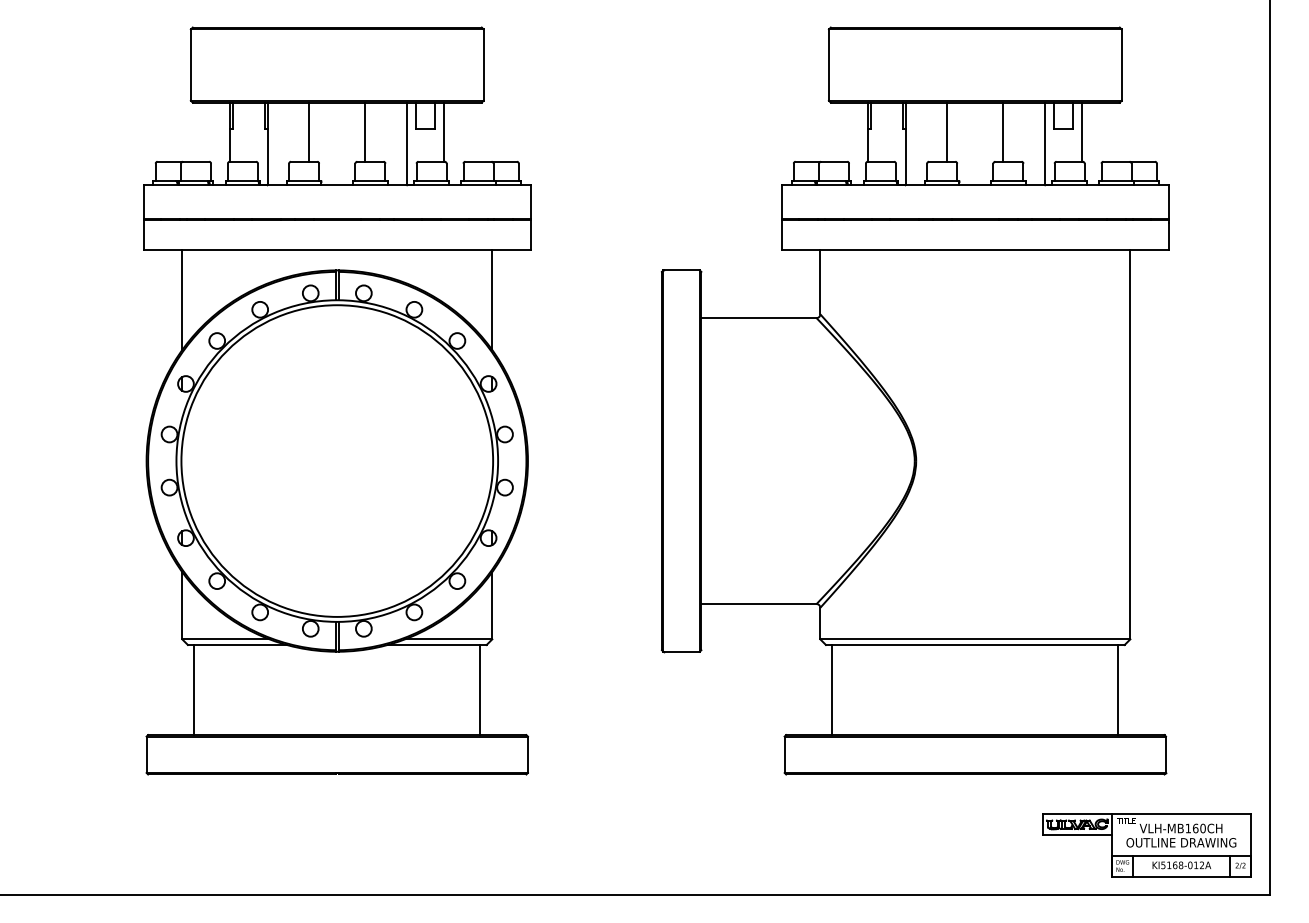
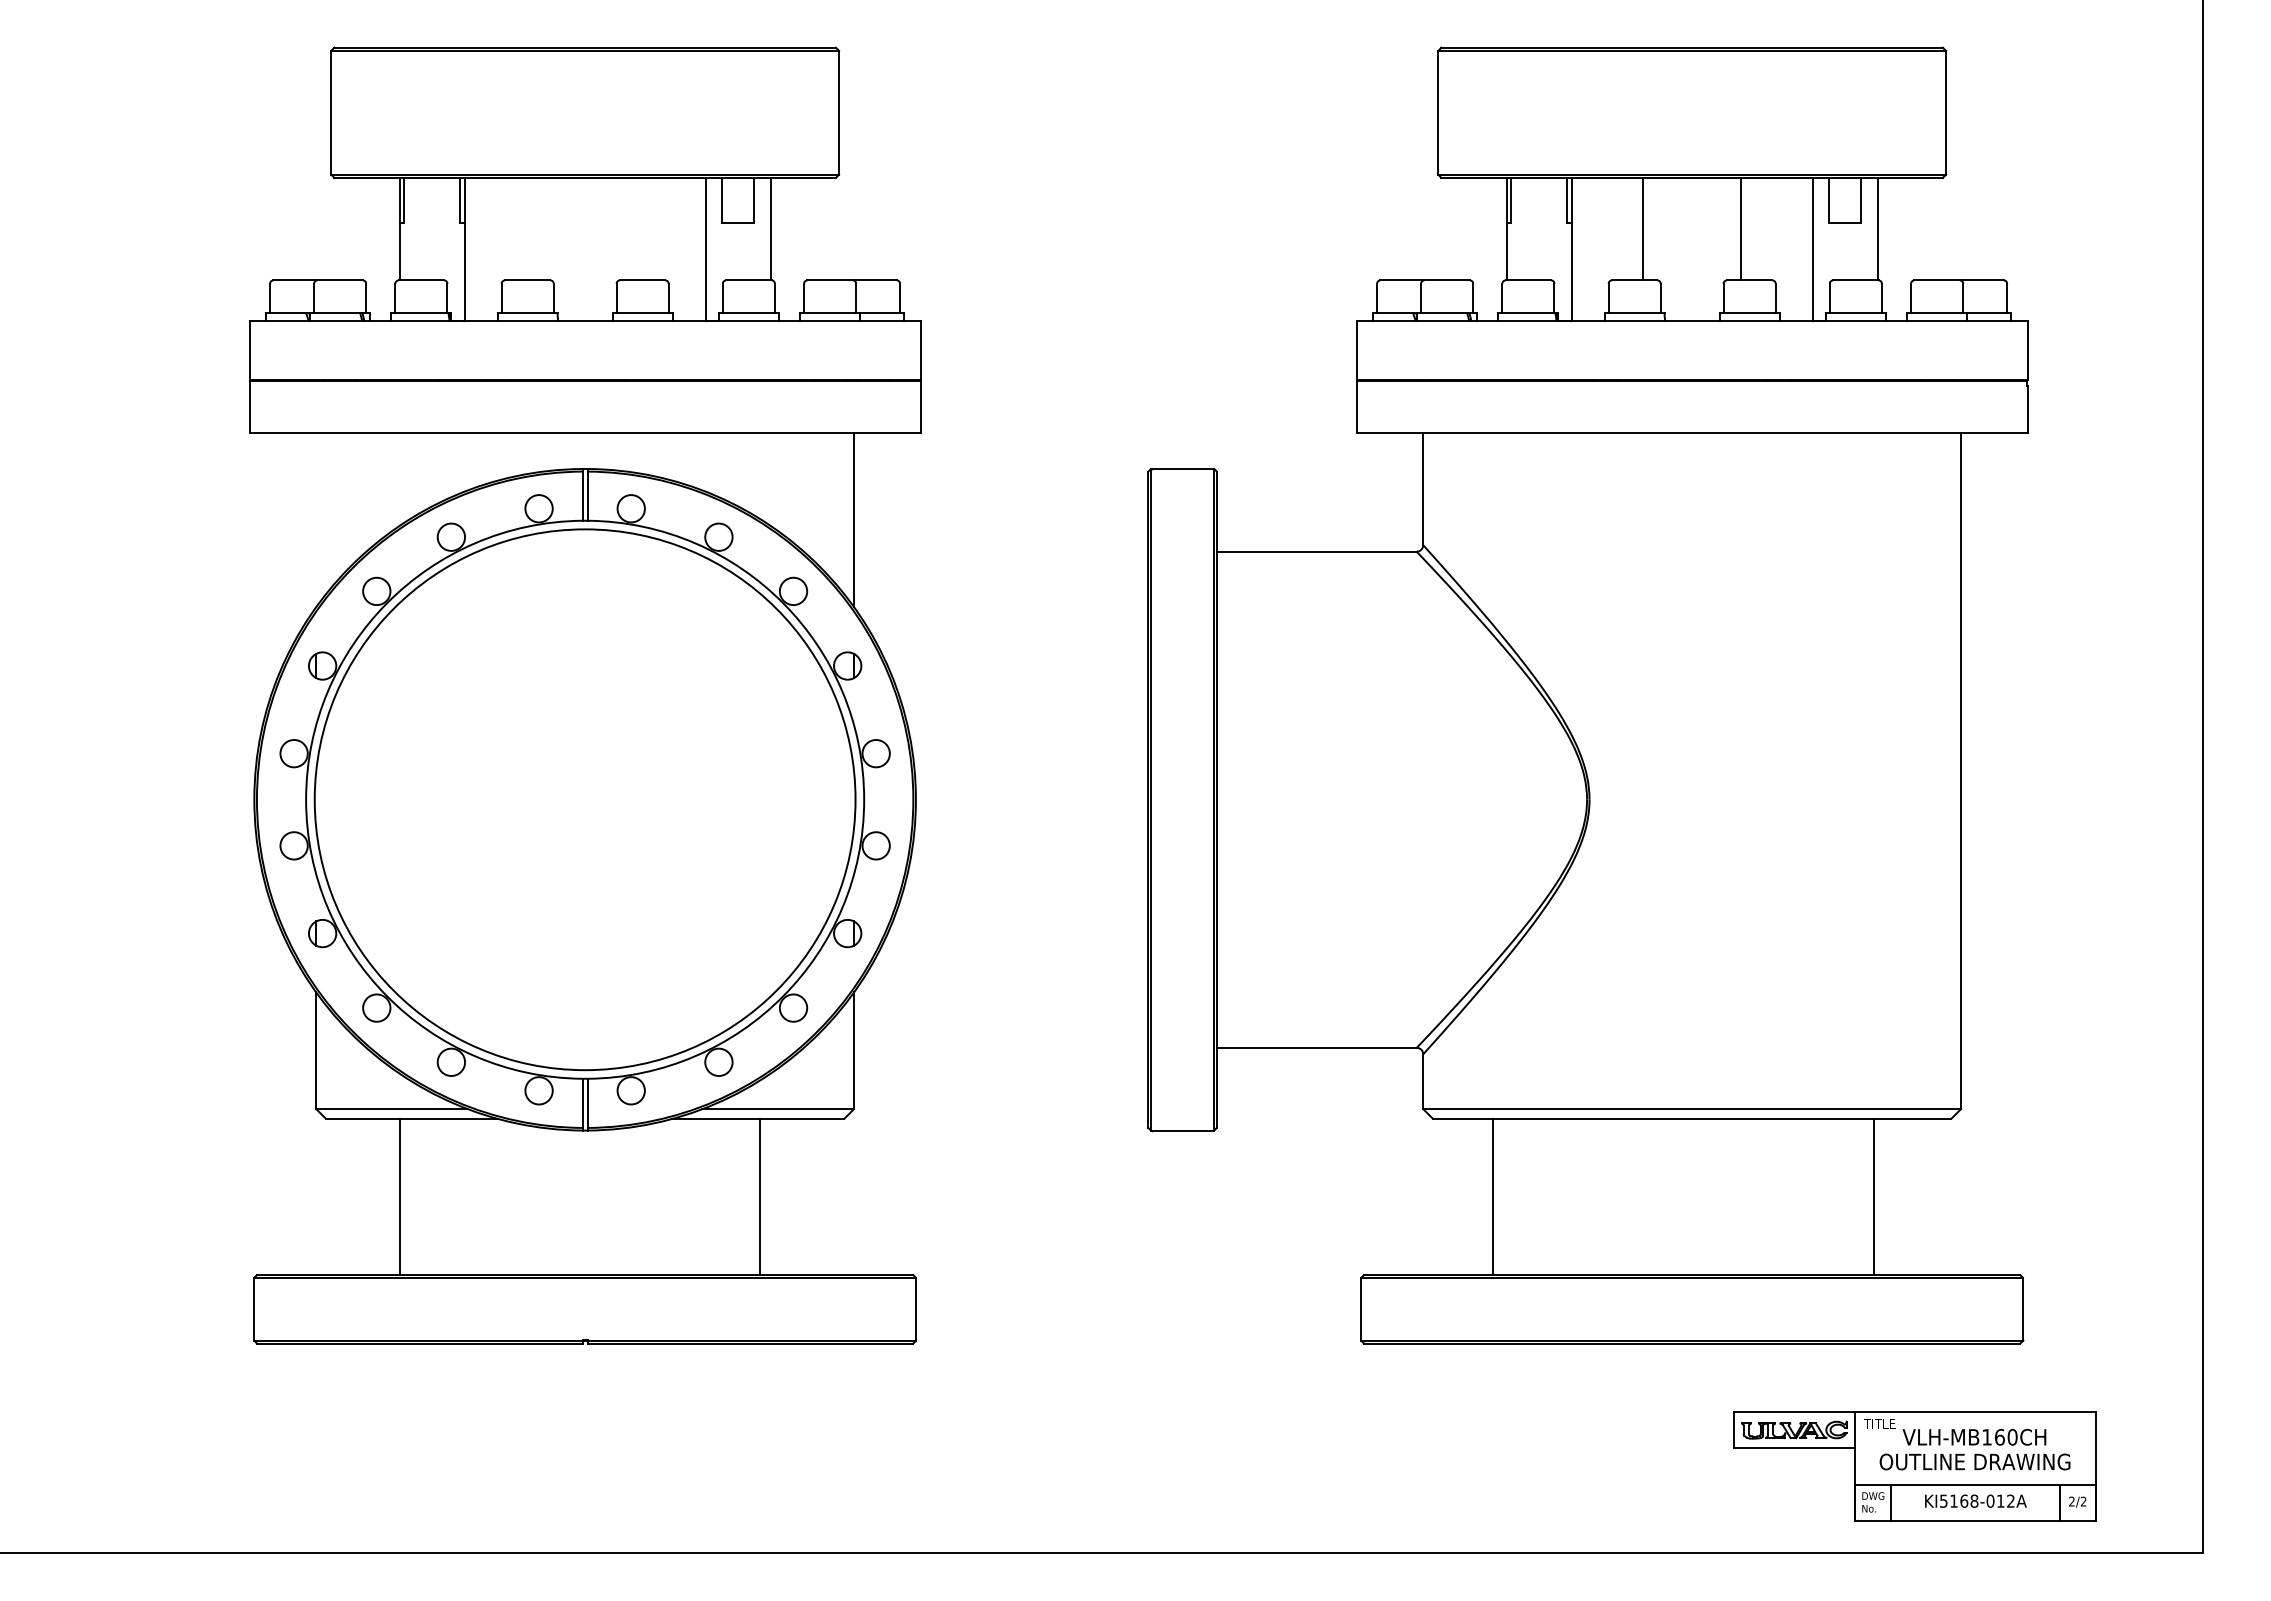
line: (309, 131) -> (536, 227), removed
line: (365, 131) -> (634, 227), removed
line: (182, 299) -> (316, 519), removed
line: (194, 689) -> (399, 1196), moved
line: (480, 689) -> (760, 1196), moved
line: (832, 689) -> (1492, 1196), moved
line: (1118, 689) -> (1874, 1196), moved
part: (1146, 845) -> (1914, 1466), moved

